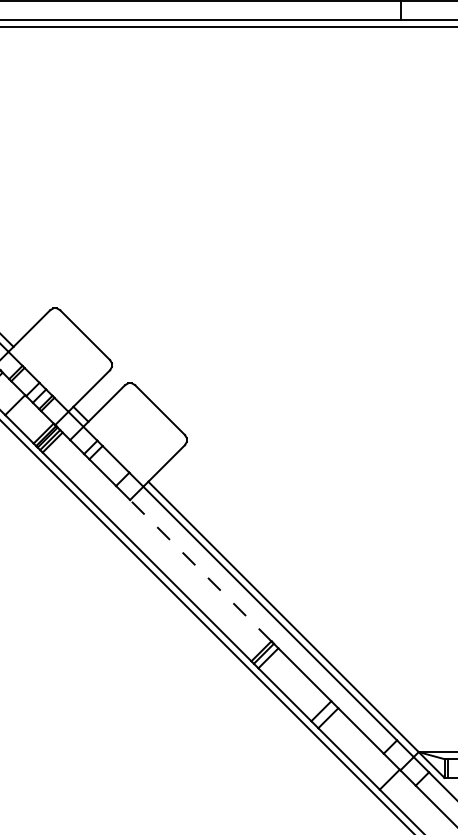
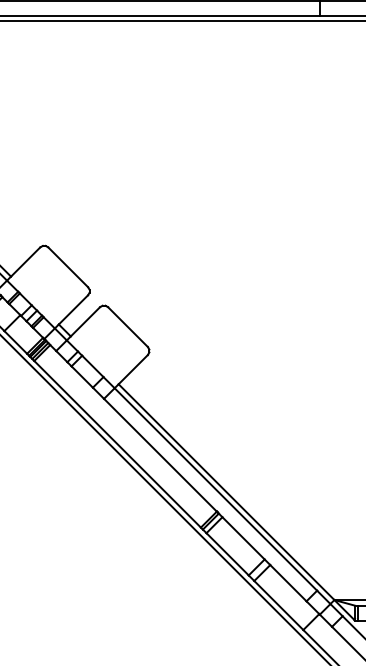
line: (200, 570) -> (160, 455), dashed -> solid

